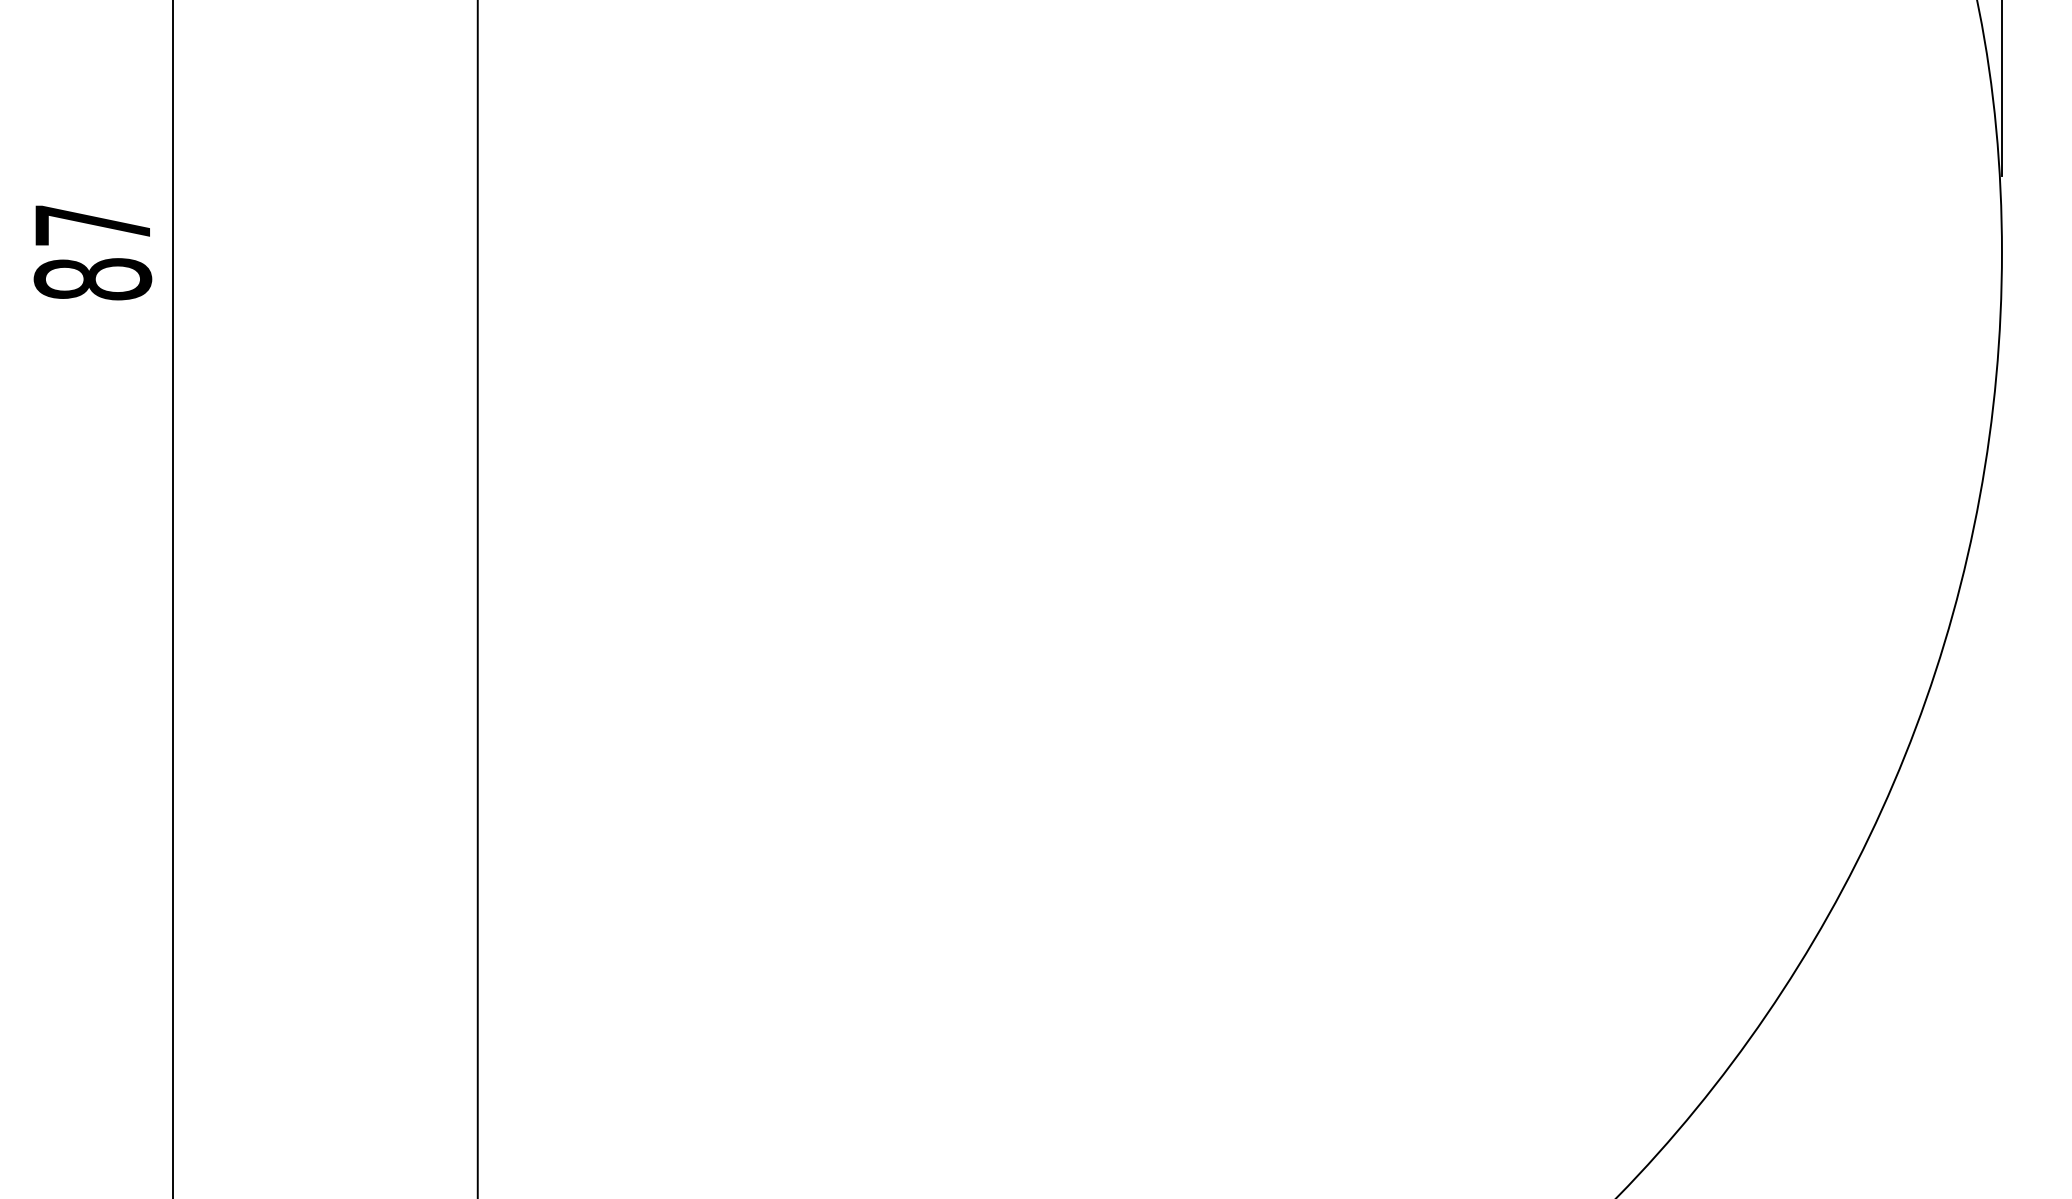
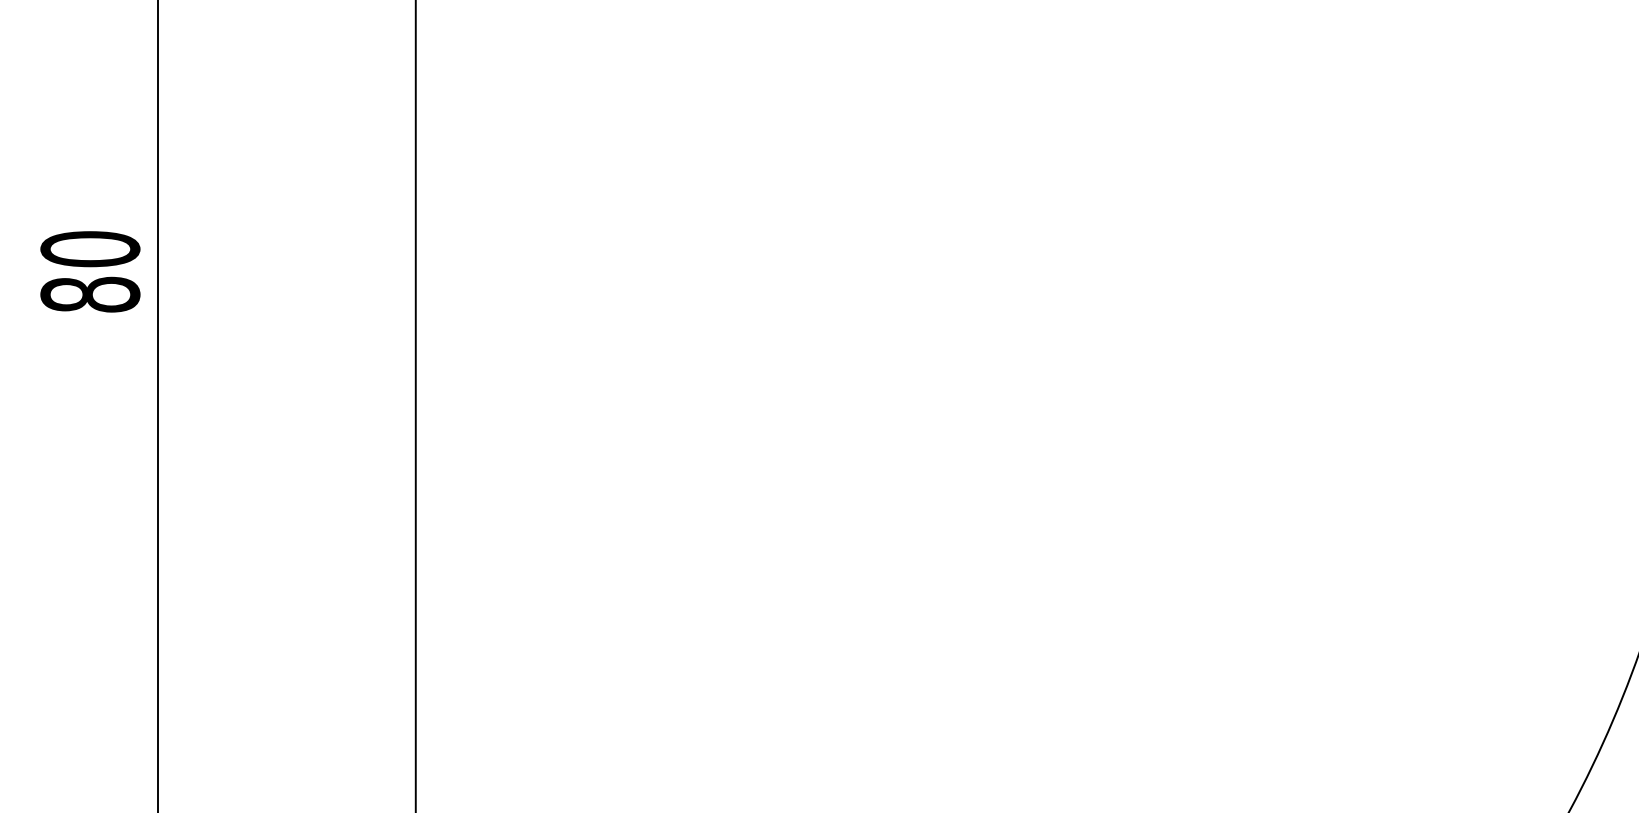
text: (92, 225) -> (90, 249), 87 -> 80

